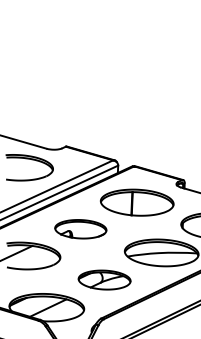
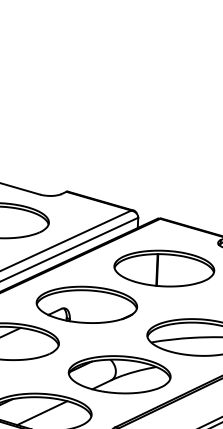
part: (80, 229) -> (86, 305), size x1.43
part: (104, 279) -> (119, 373), size x1.43

